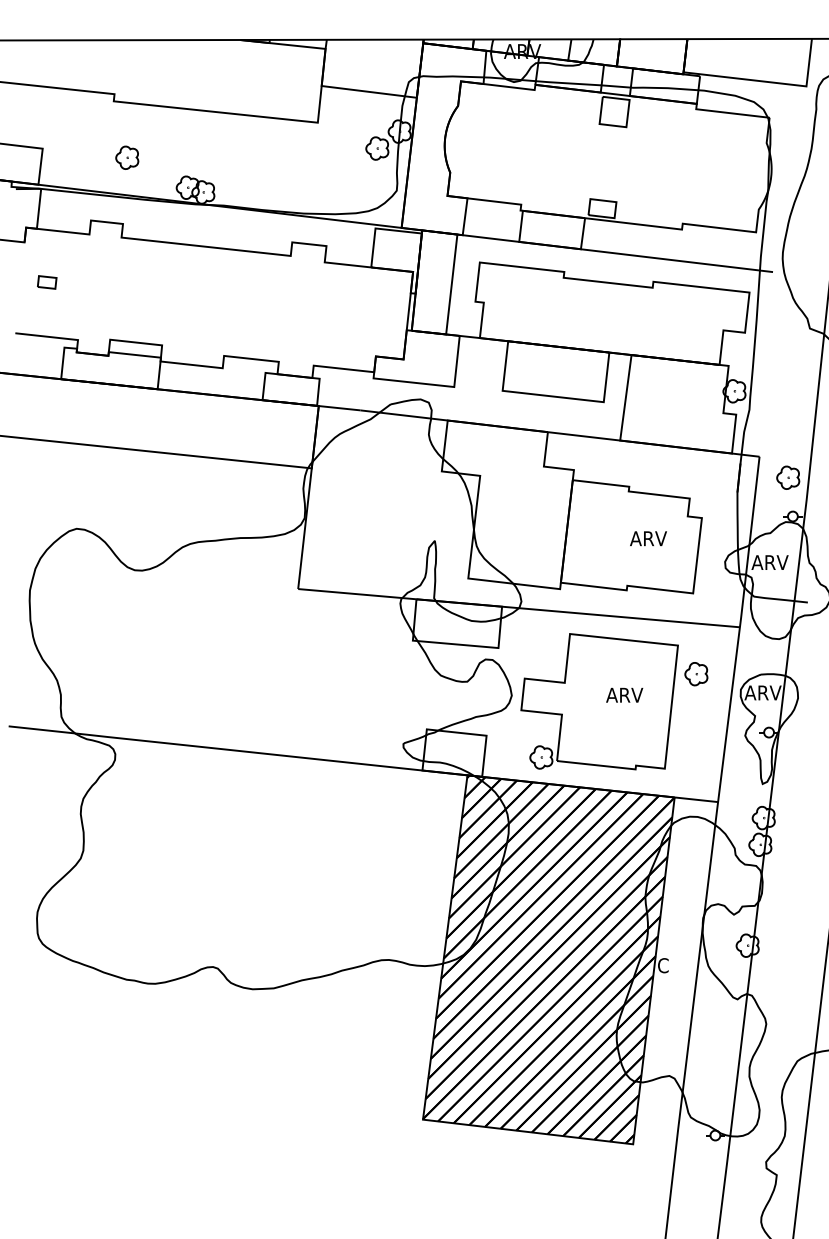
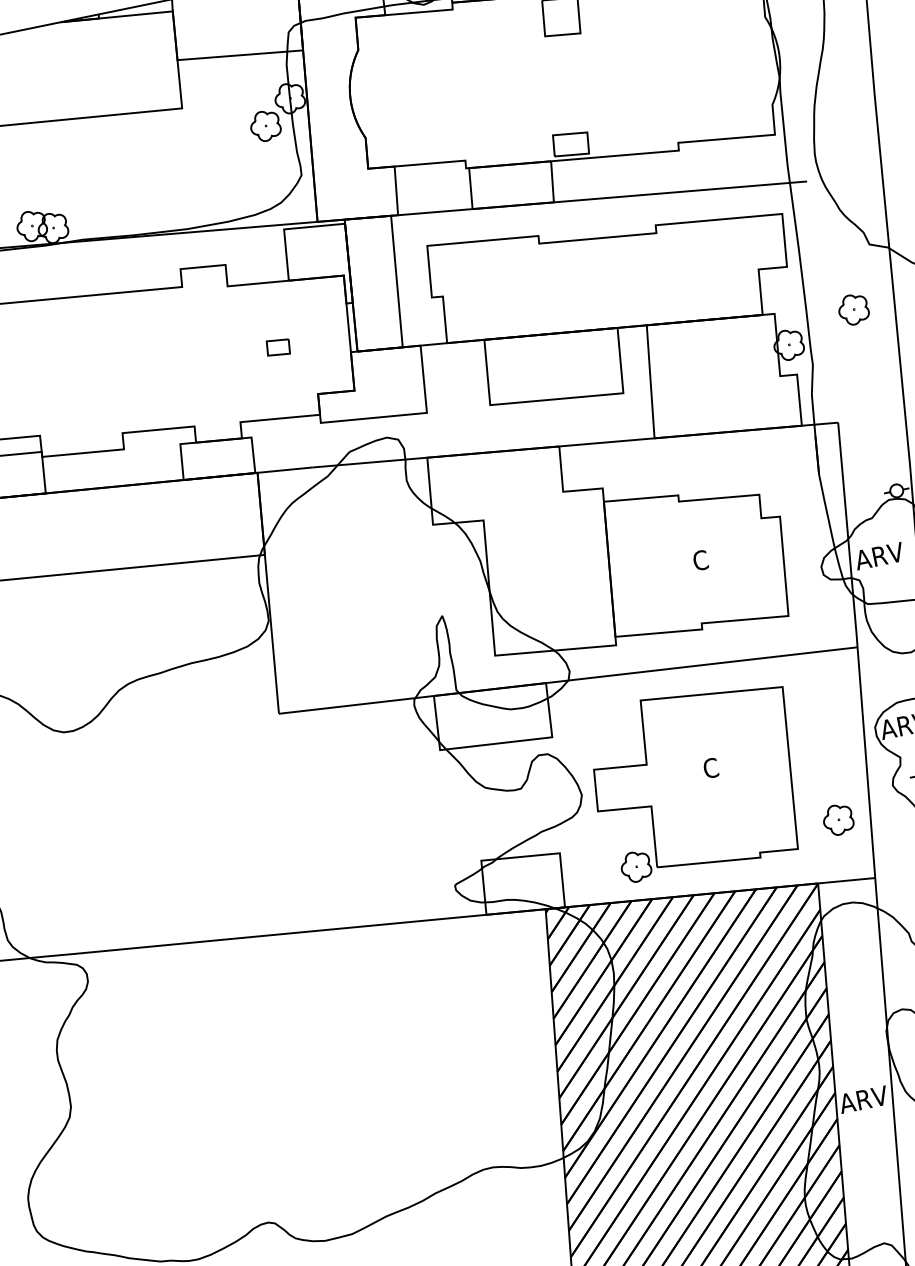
part: (353, 315) -> (278, 347), added
part: (788, 477) -> (853, 309), moved
text: (648, 538) -> (716, 556), ARV -> C
part: (696, 674) -> (838, 820), moved
text: (624, 694) -> (726, 764), ARV -> C
text: (675, 965) -> (863, 1099), C -> ARV

